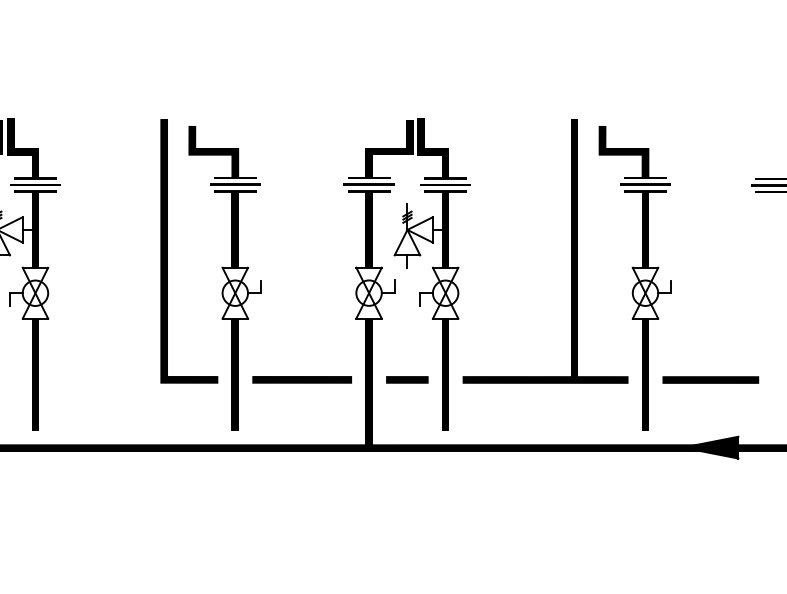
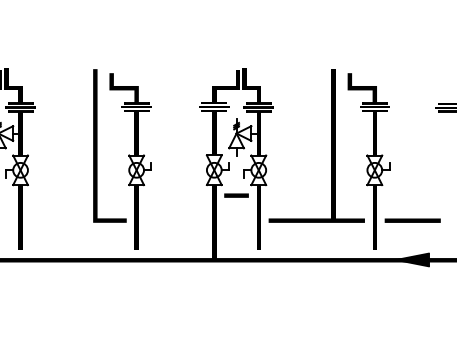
line: (302, 379) -> (175, 220), removed
line: (407, 379) -> (236, 195), moved

